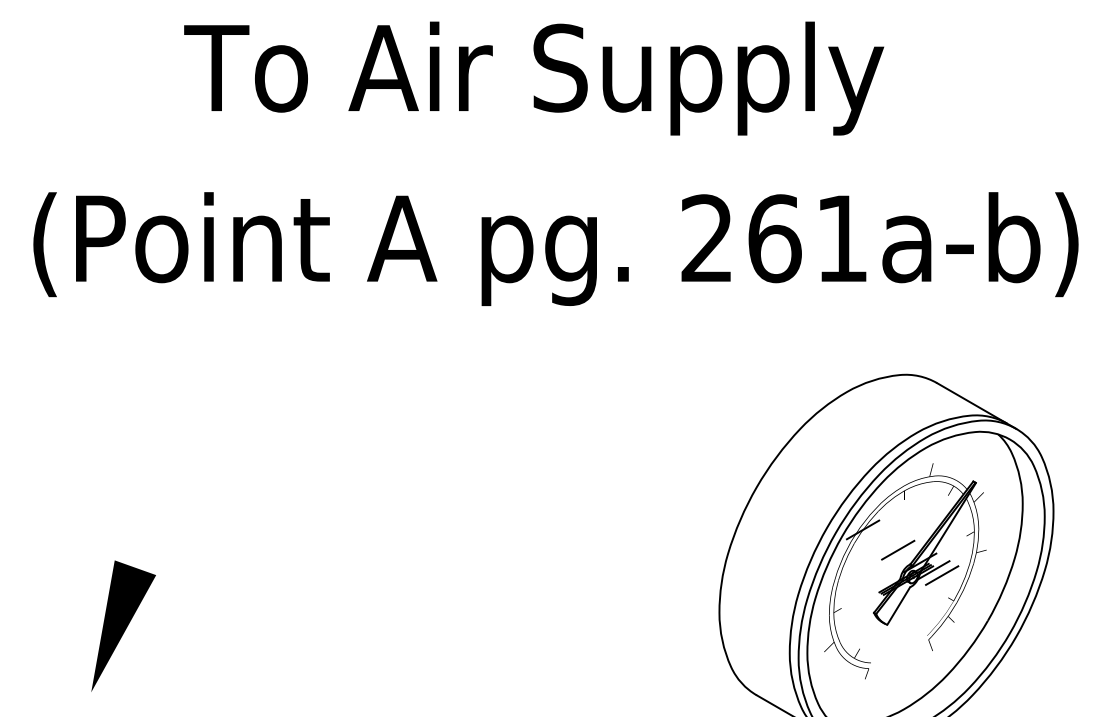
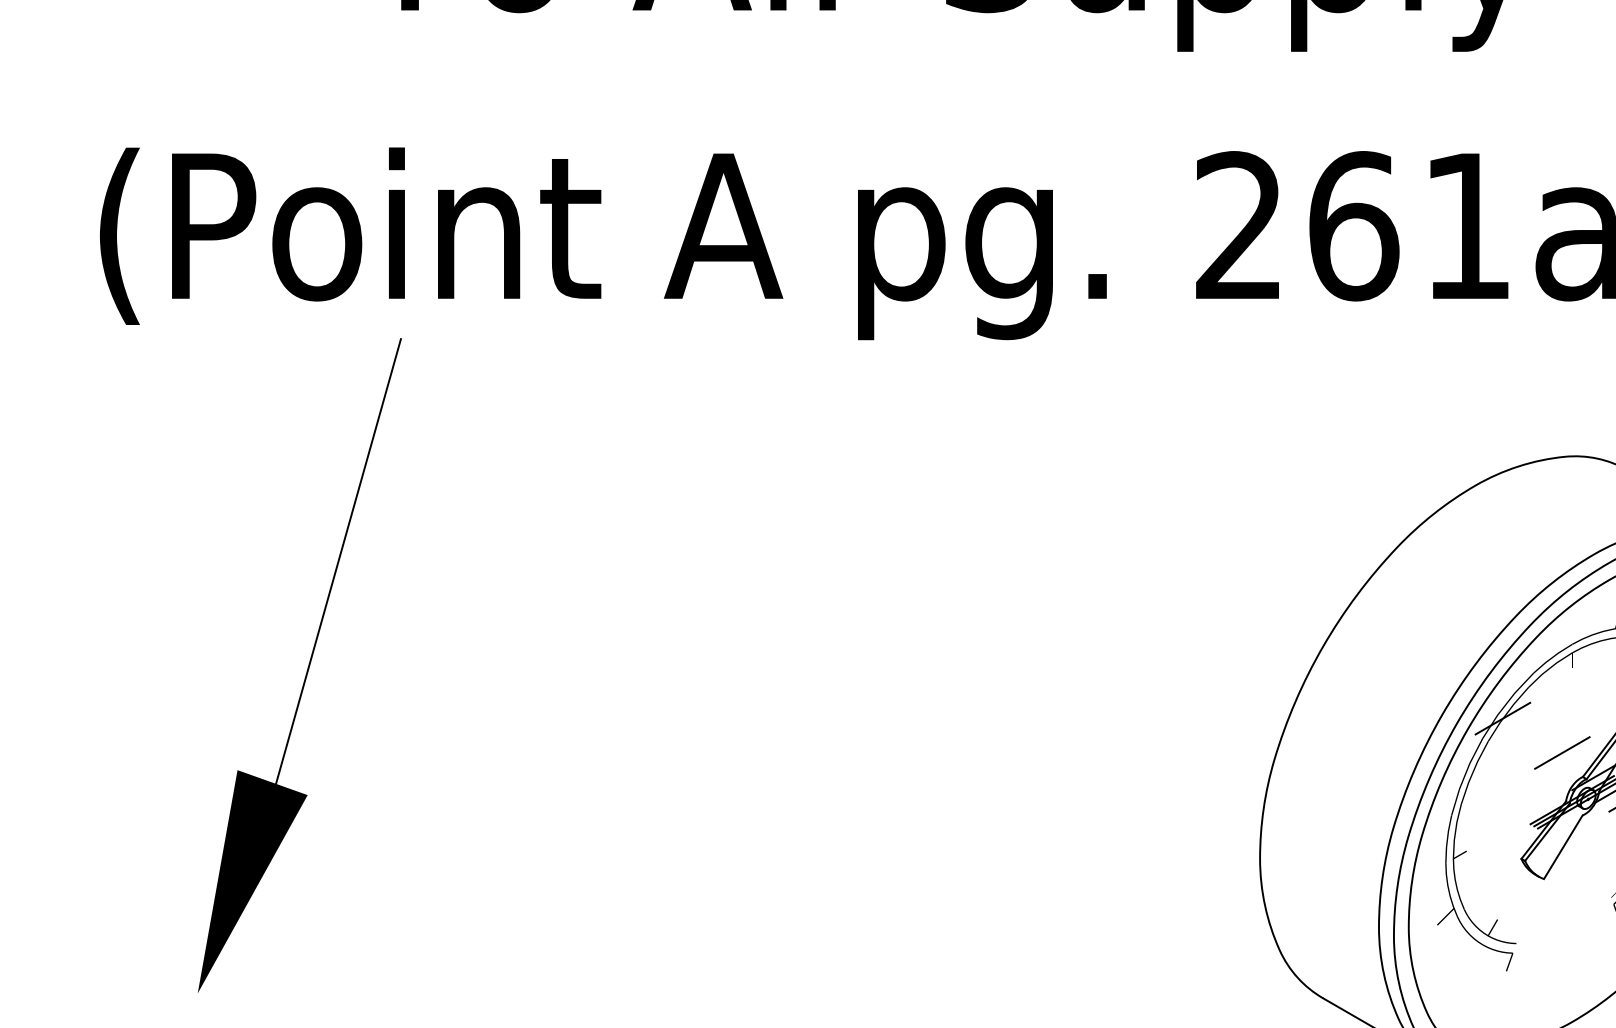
line: (173, 438) -> (336, 564), added

